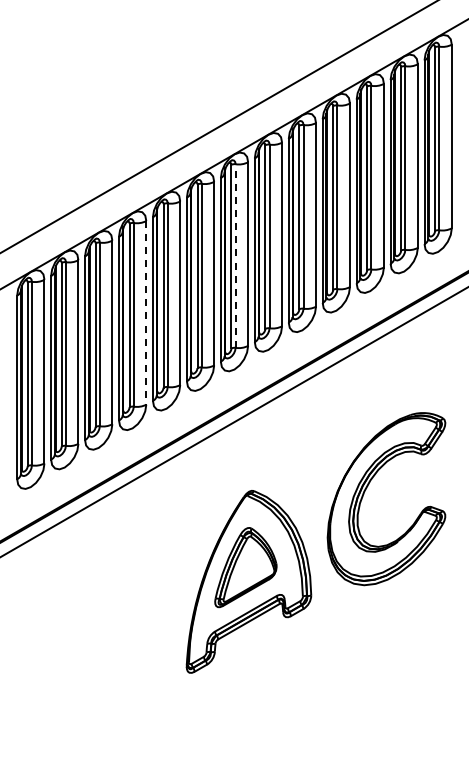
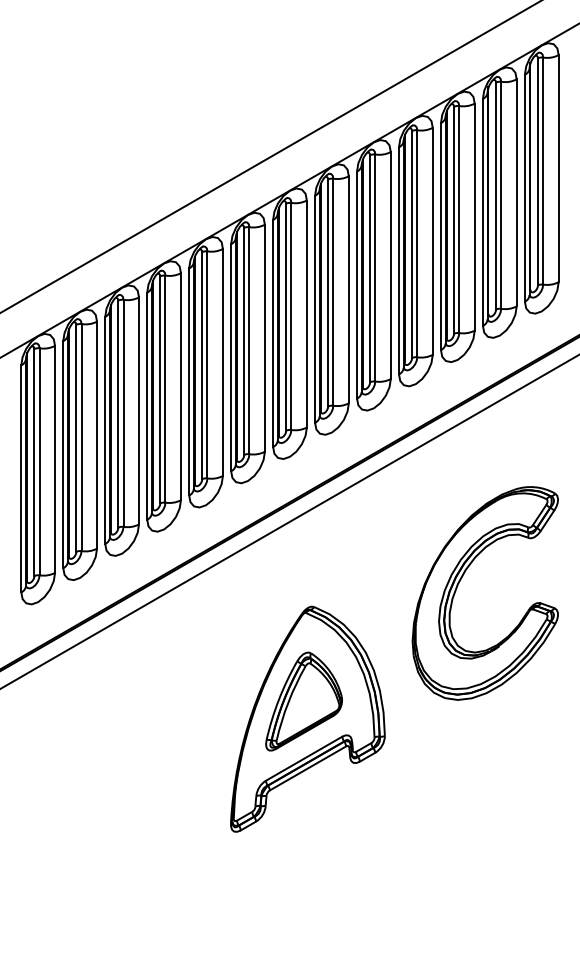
line: (235, 256) -> (291, 317), dashed -> solid
line: (146, 312) -> (181, 386), dashed -> solid
part: (367, 488) -> (461, 580), moved

